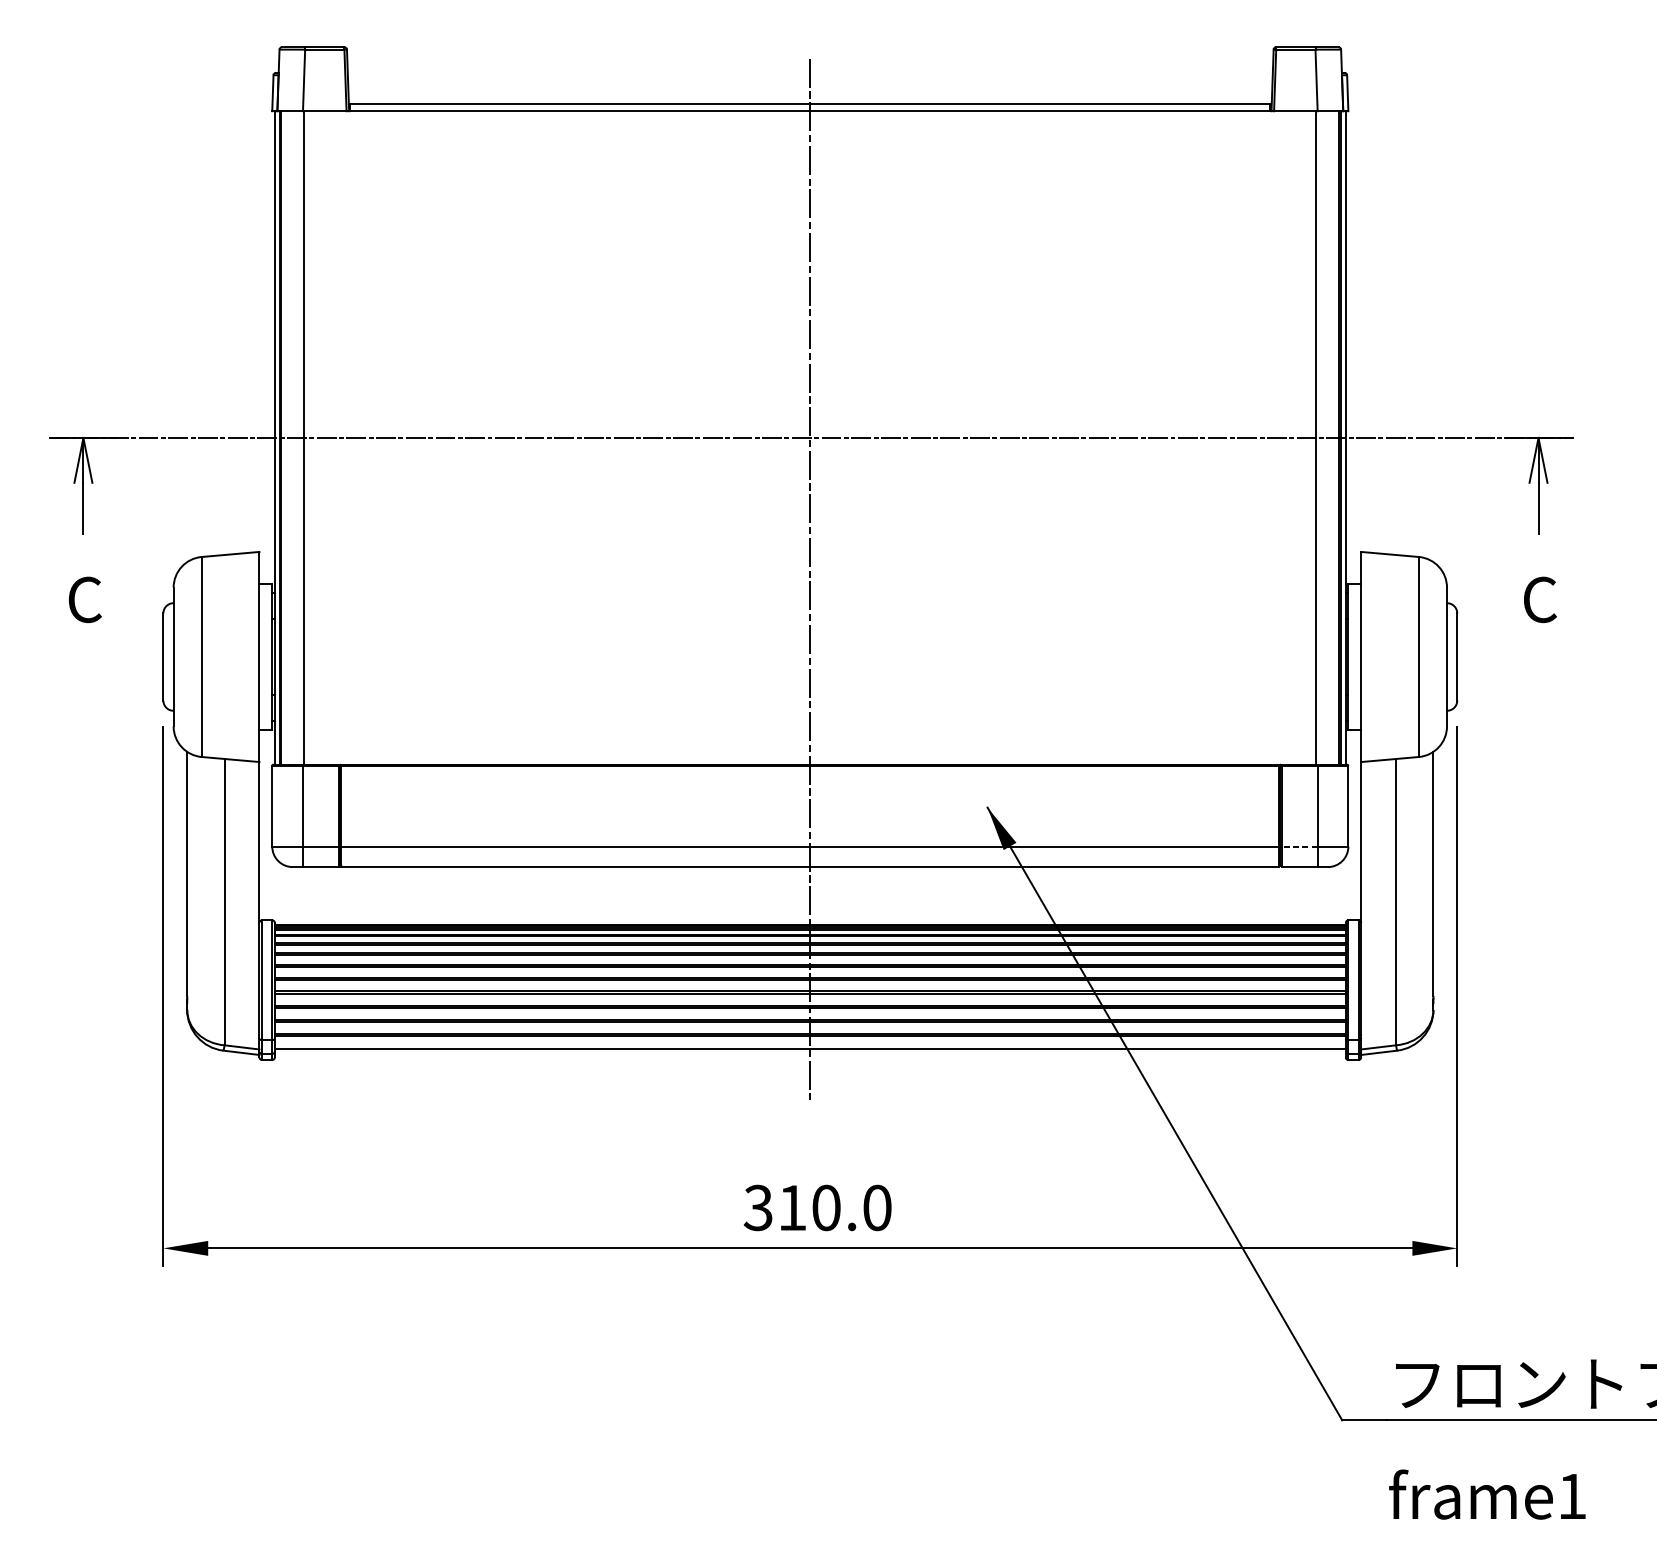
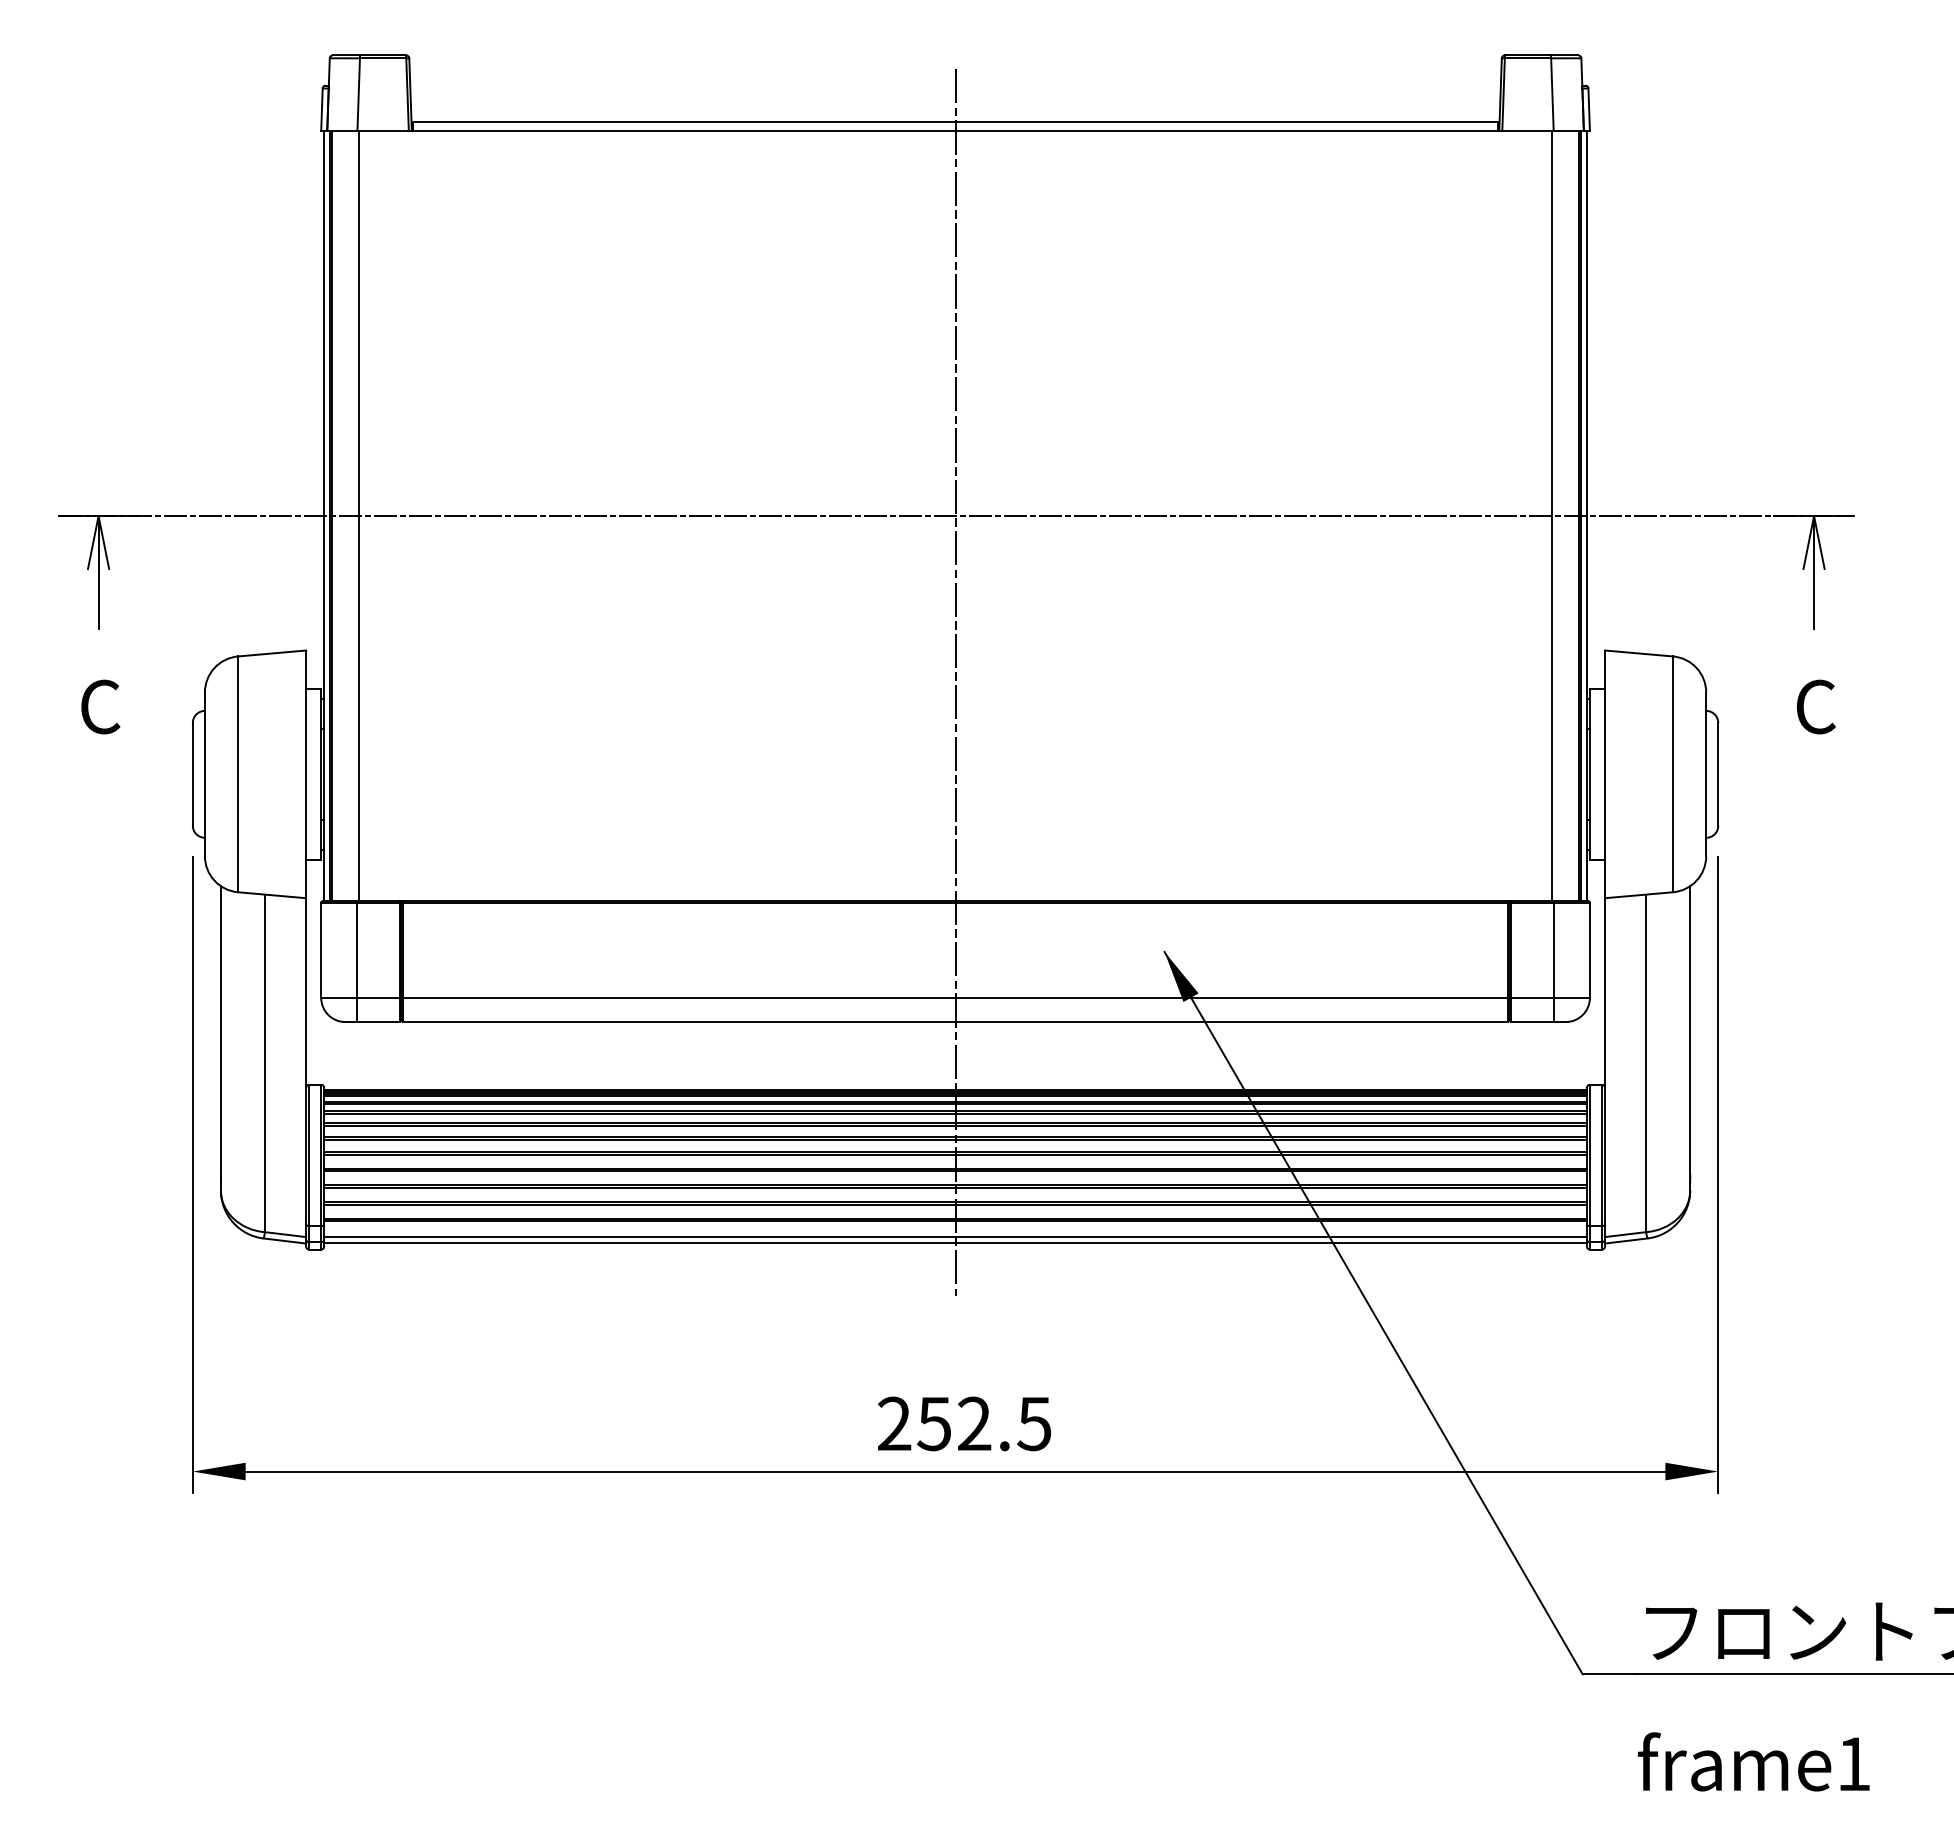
line: (1299, 846) -> (1532, 997), dashed -> solid
line: (810, 1054) -> (955, 1243), added
text: (817, 1207) -> (964, 1423), 310.0 -> 252.5

